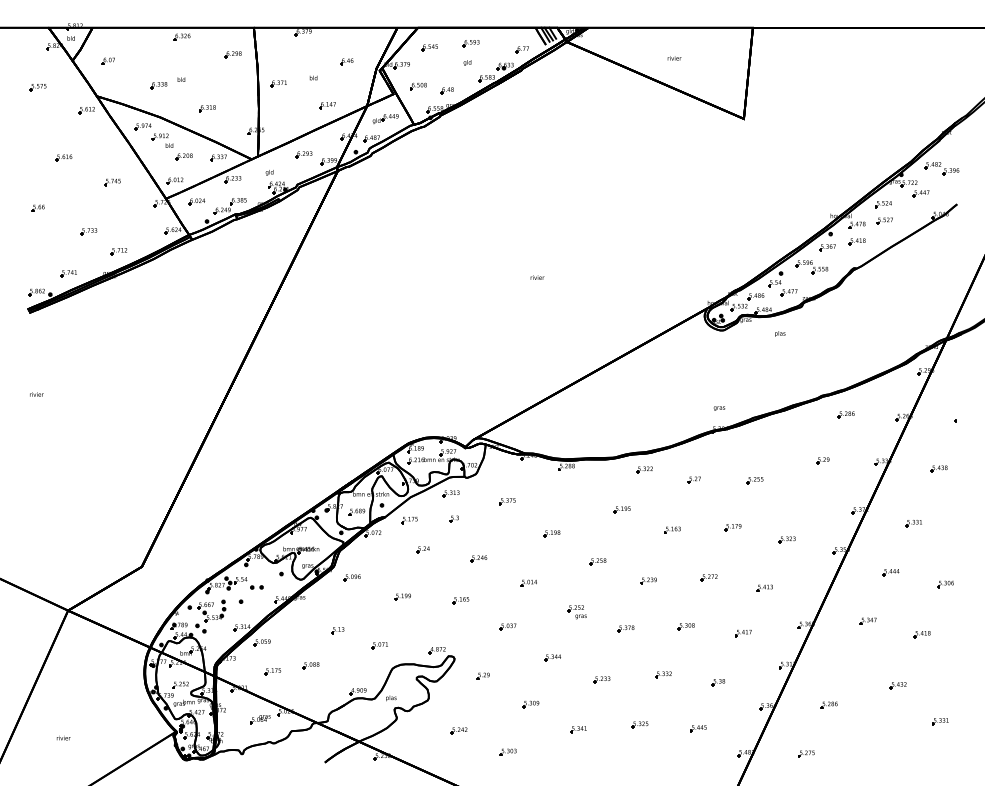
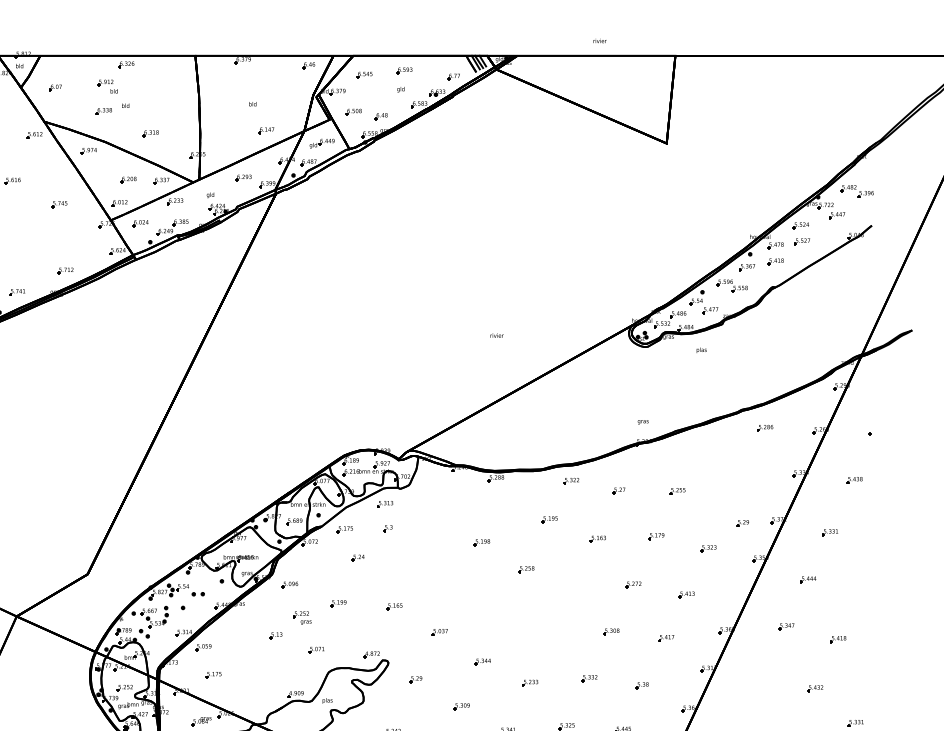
part: (232, 54) -> (174, 81), removed
text: (674, 58) -> (599, 41), moved
part: (346, 61) -> (308, 65), moved
part: (278, 83) -> (219, 109), removed
part: (162, 140) -> (107, 86), moved
part: (88, 231) -> (36, 251), removed
text: (537, 277) -> (497, 335), moved
part: (822, 460) -> (742, 523), moved
part: (507, 501) -> (439, 511), removed
part: (478, 558) -> (411, 566), removed
part: (648, 580) -> (574, 587), removed
part: (528, 582) -> (459, 589), removed
part: (945, 584) -> (860, 591), removed
part: (576, 612) -> (301, 618), moved
part: (625, 628) -> (552, 633), removed
part: (310, 665) -> (249, 669), removed
part: (828, 704) -> (748, 706), removed

